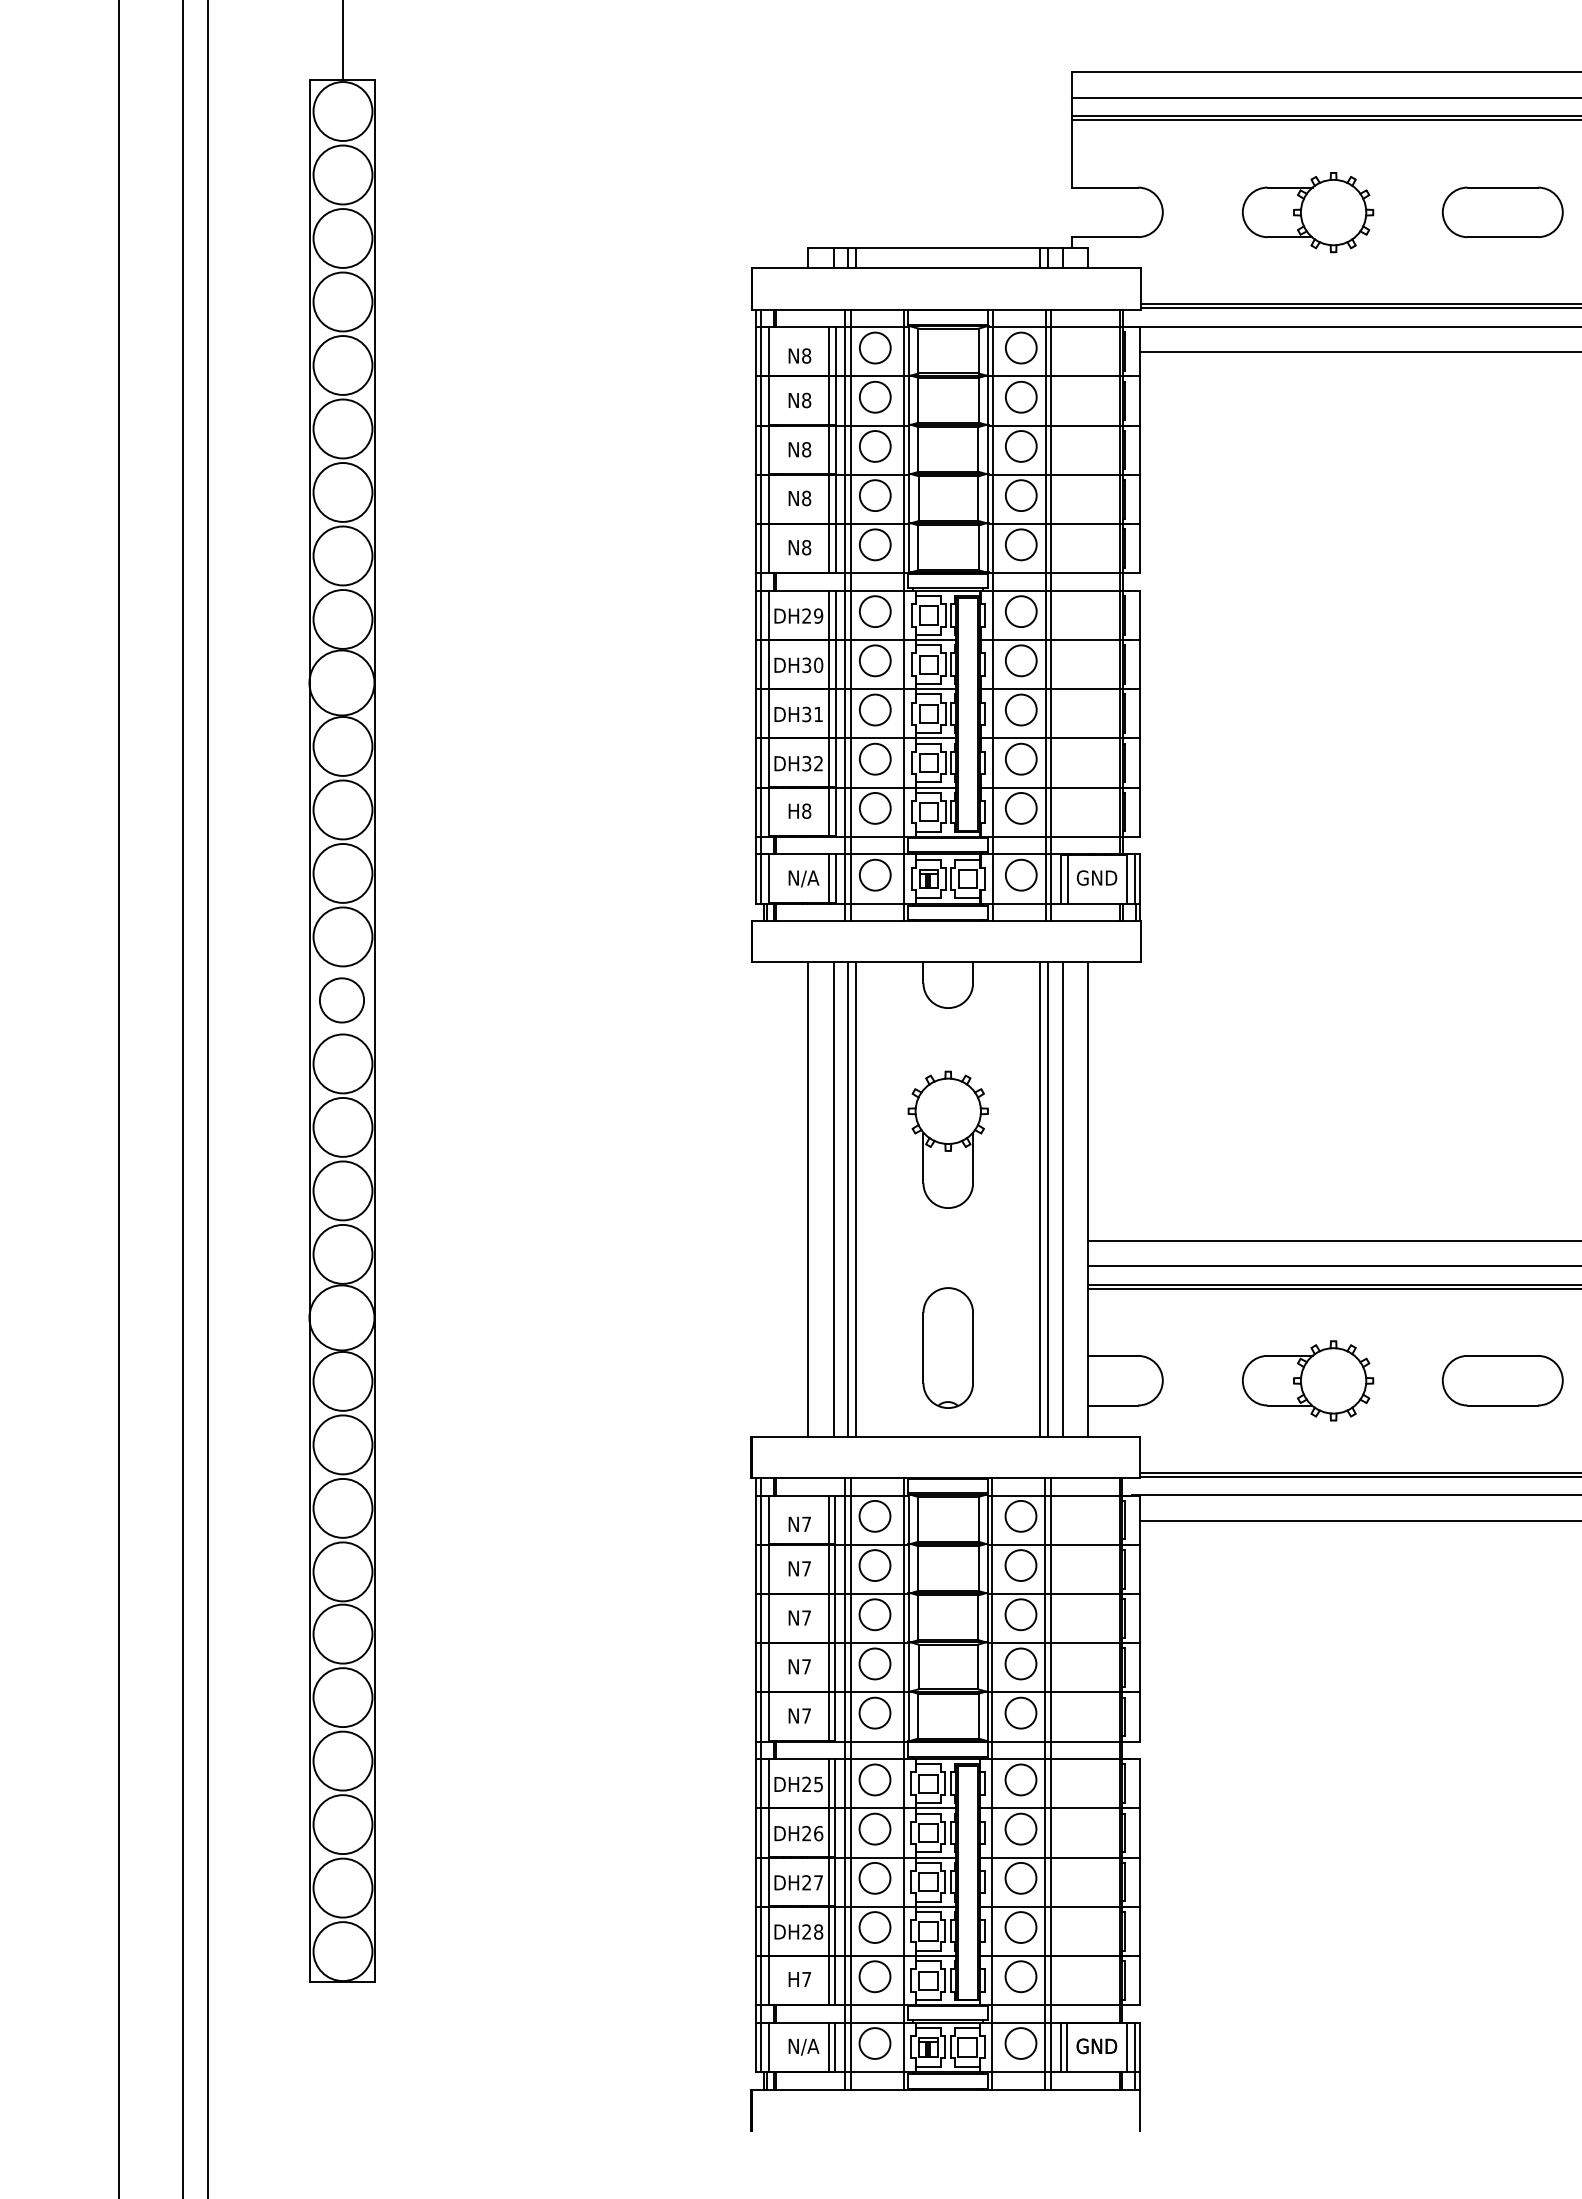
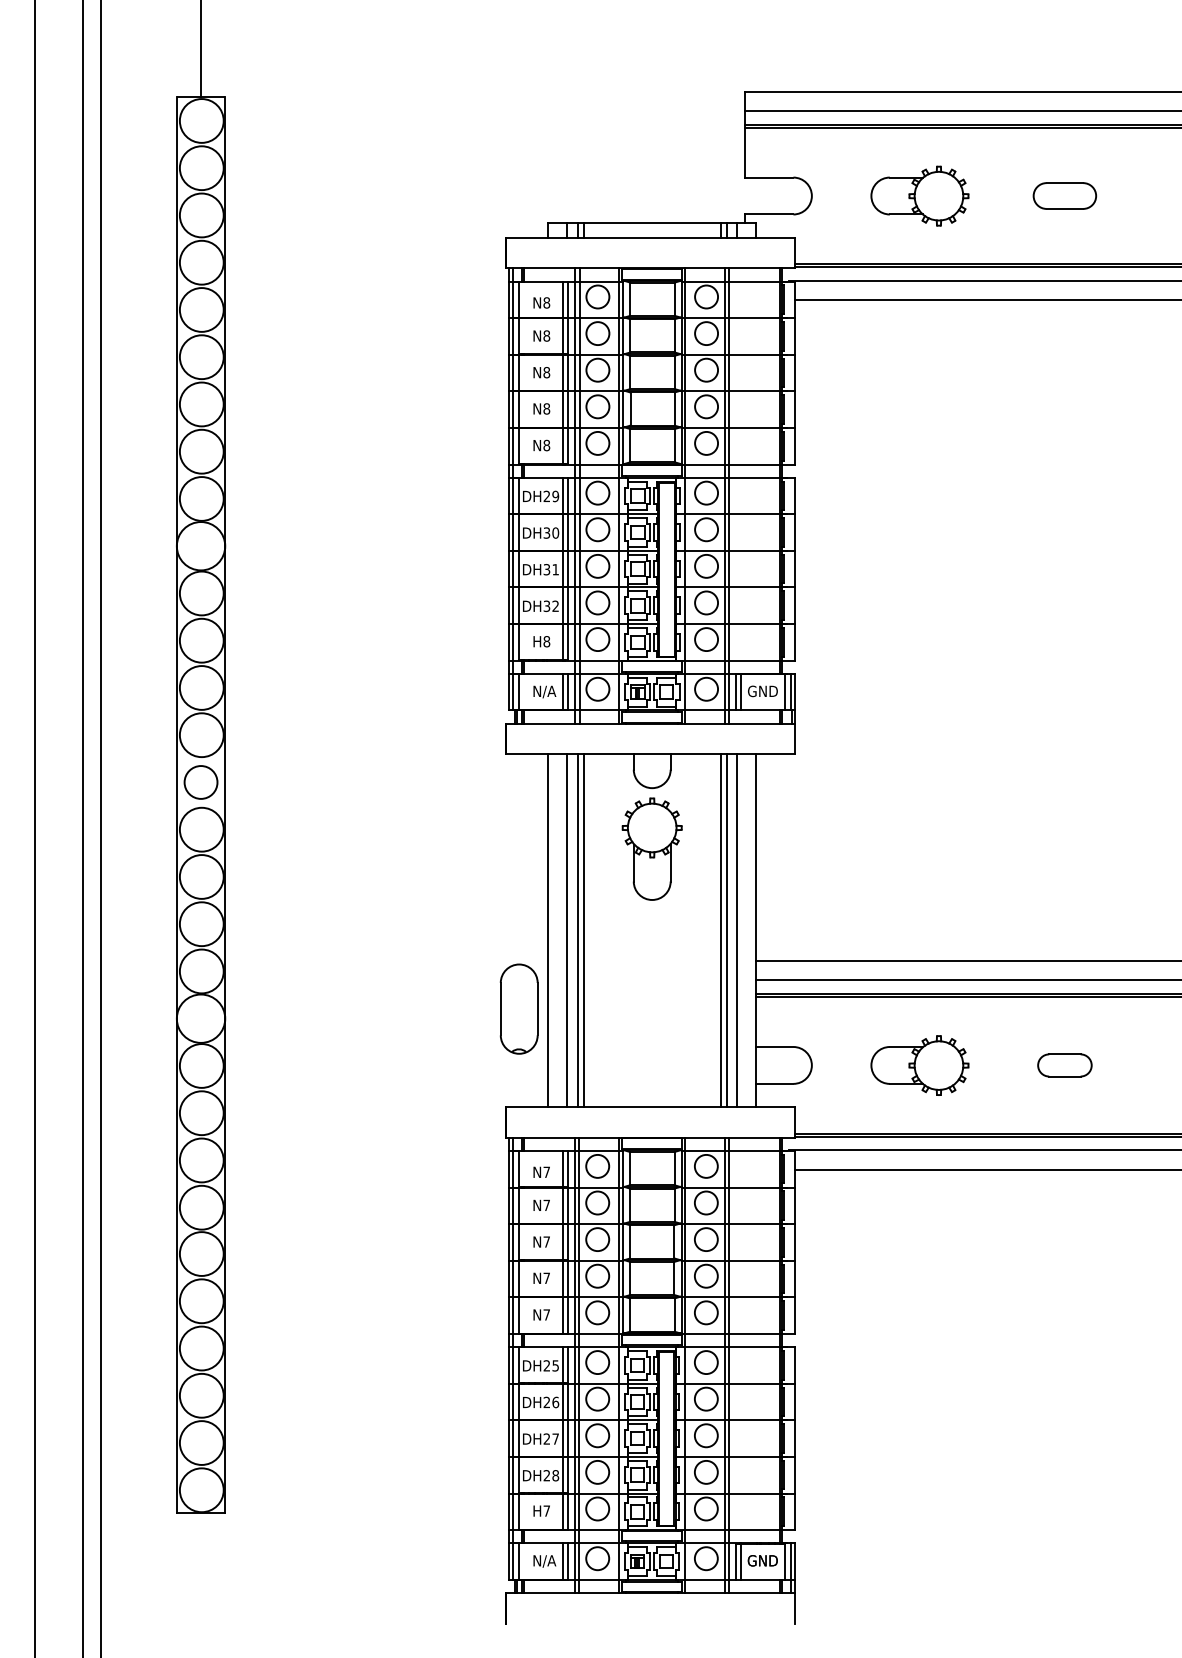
part: (1502, 211) -> (1064, 195), size x0.7
part: (947, 1138) -> (651, 848), moved
part: (947, 1347) -> (518, 1008), moved
part: (1502, 1380) -> (1064, 1065), size x0.6

